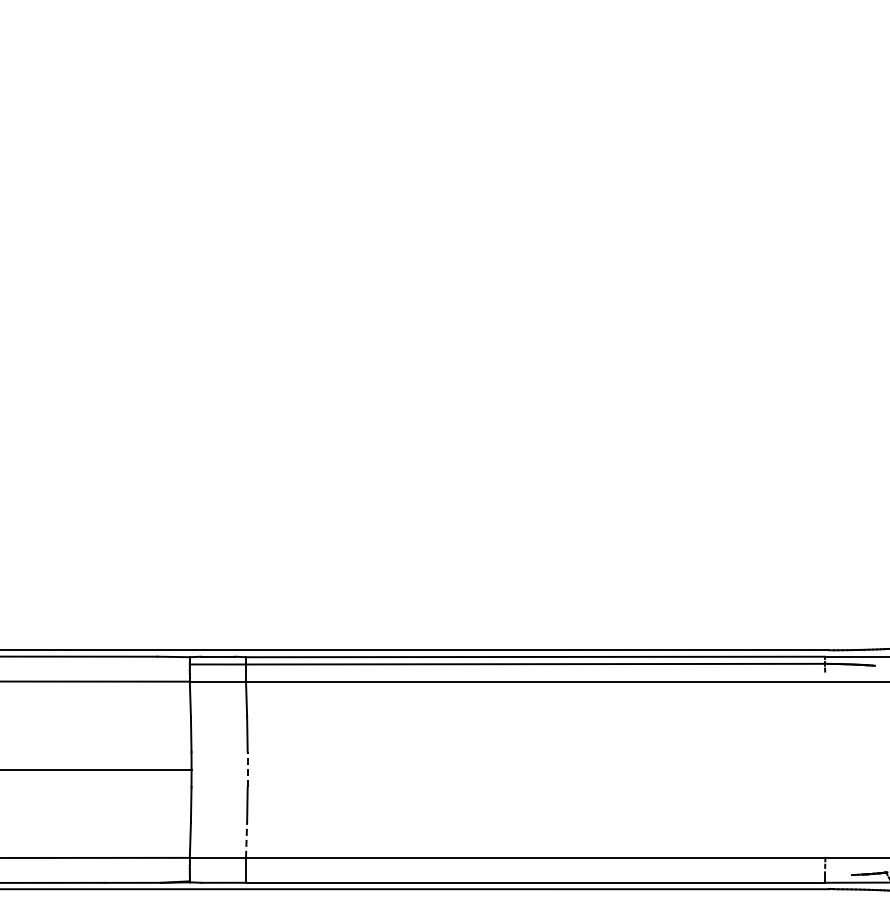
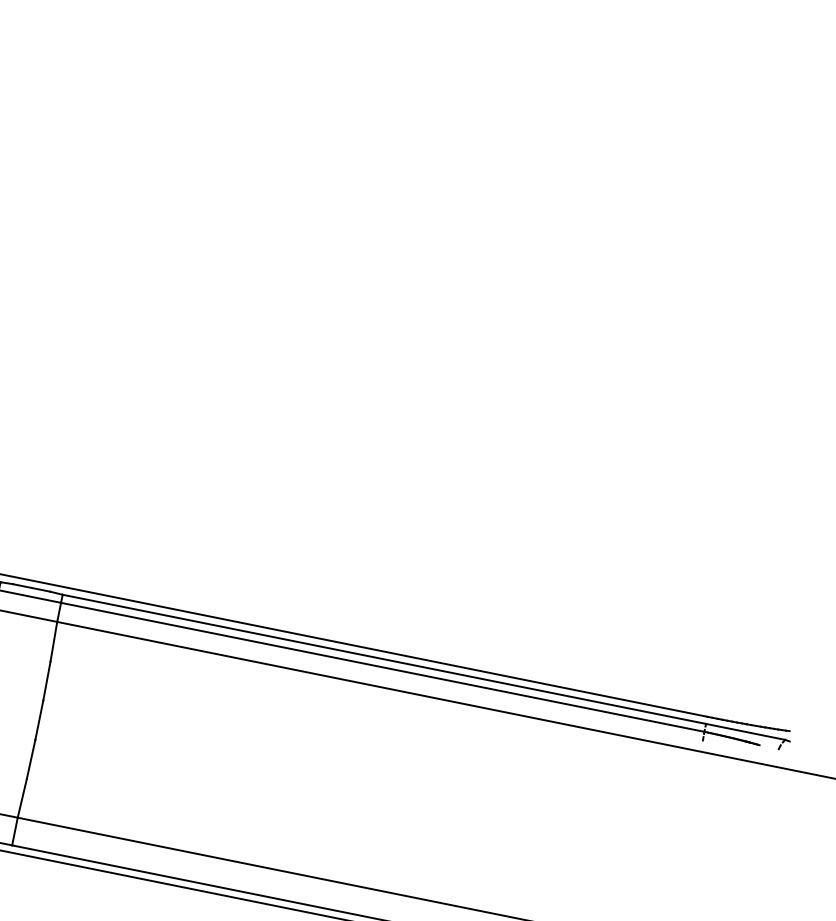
line: (247, 769) -> (39, 719), dashed -> solid
line: (246, 840) -> (22, 798), dashed -> solid

